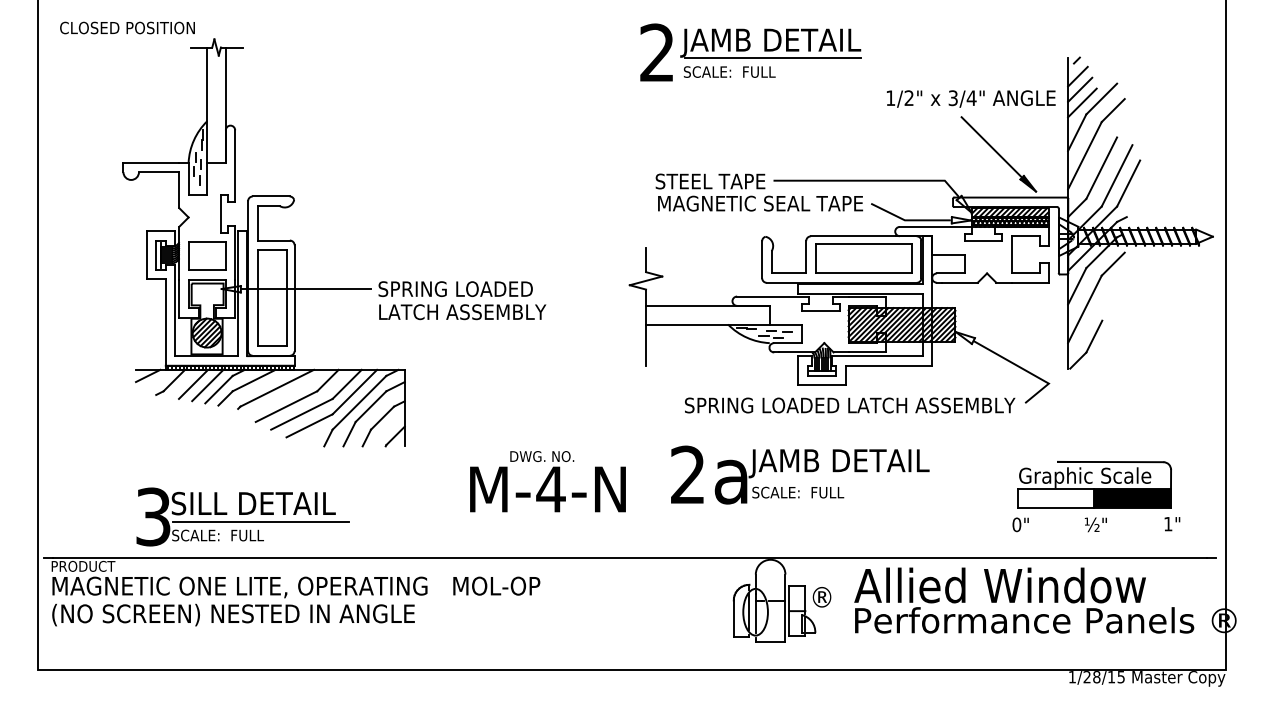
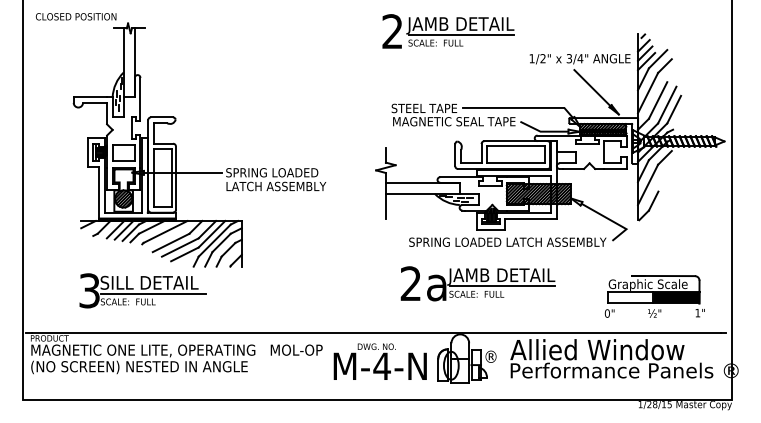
line: (839, 479) -> (501, 286), added
text: (546, 481) -> (379, 361), moved
part: (241, 516) -> (142, 290), moved

